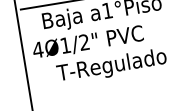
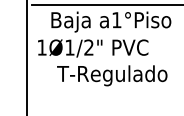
text: (37, 49) -> (41, 47), 4Ø1/2" -> 1Ø1/2"

